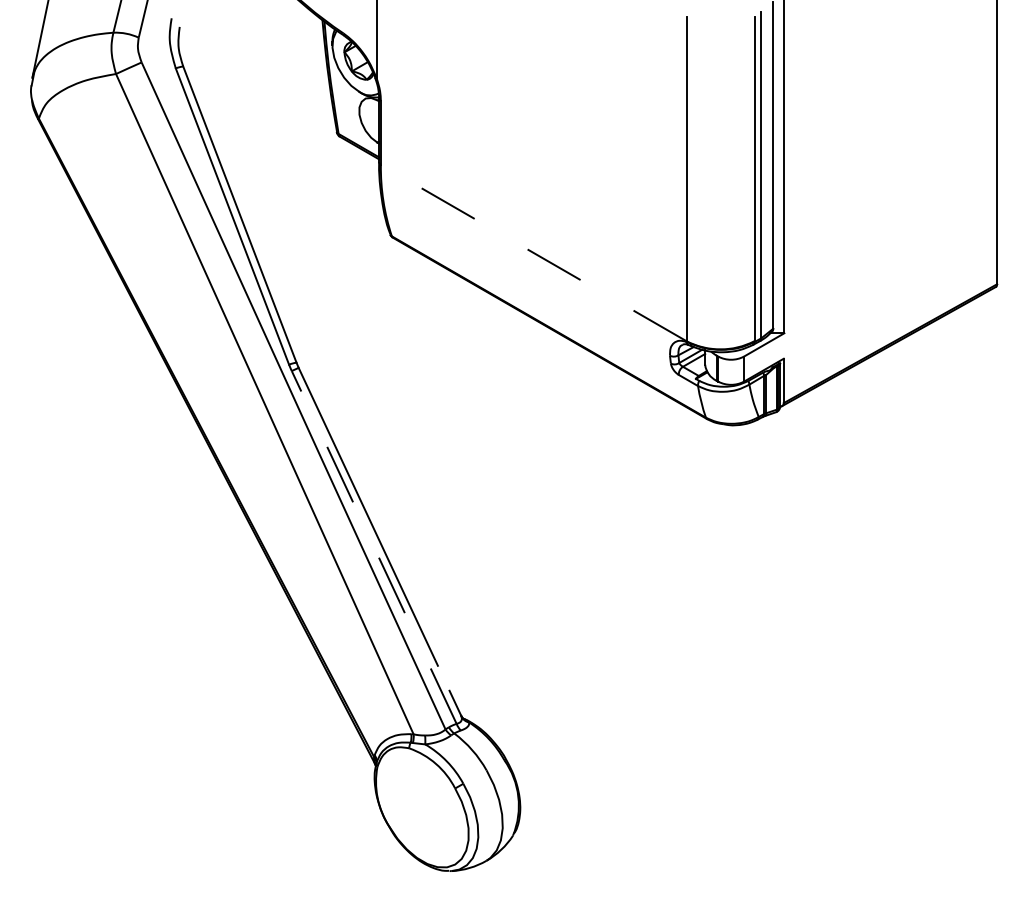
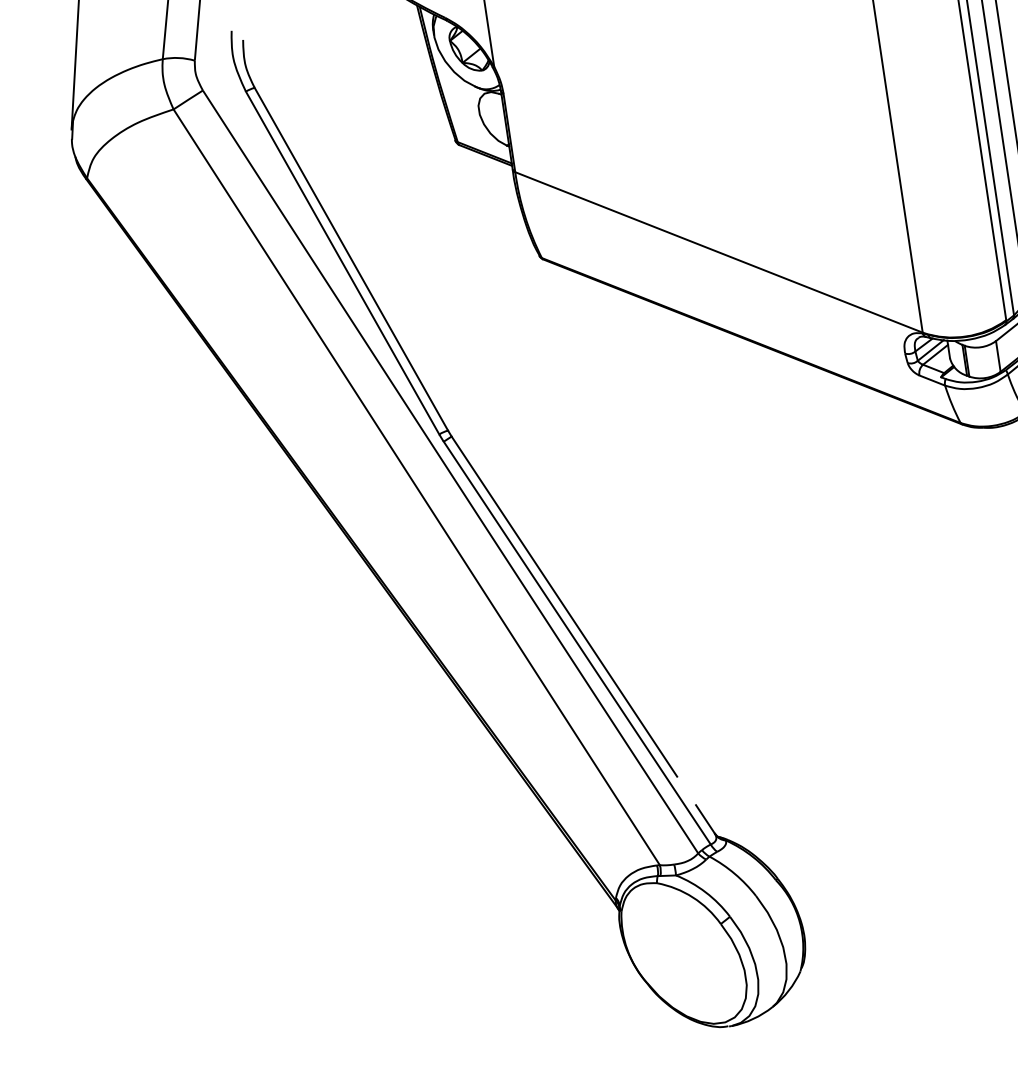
line: (533, 252) -> (718, 251), dashed -> solid
line: (374, 547) -> (577, 643), dashed -> solid

